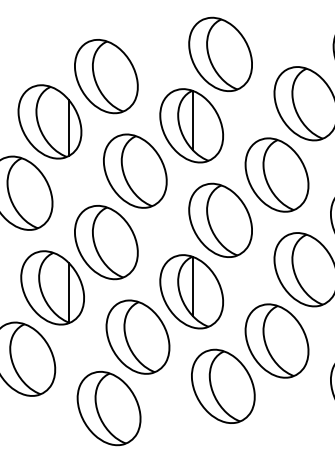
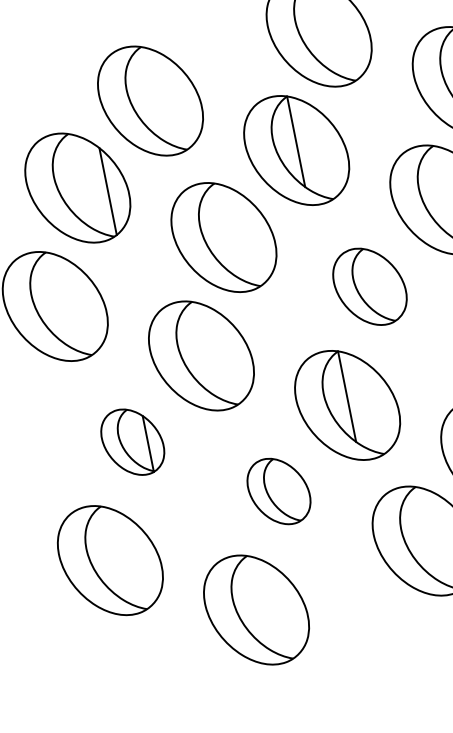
part: (220, 219) -> (369, 285), size x0.7
part: (52, 287) -> (132, 441), size x0.6
part: (137, 336) -> (278, 490), size x0.6

